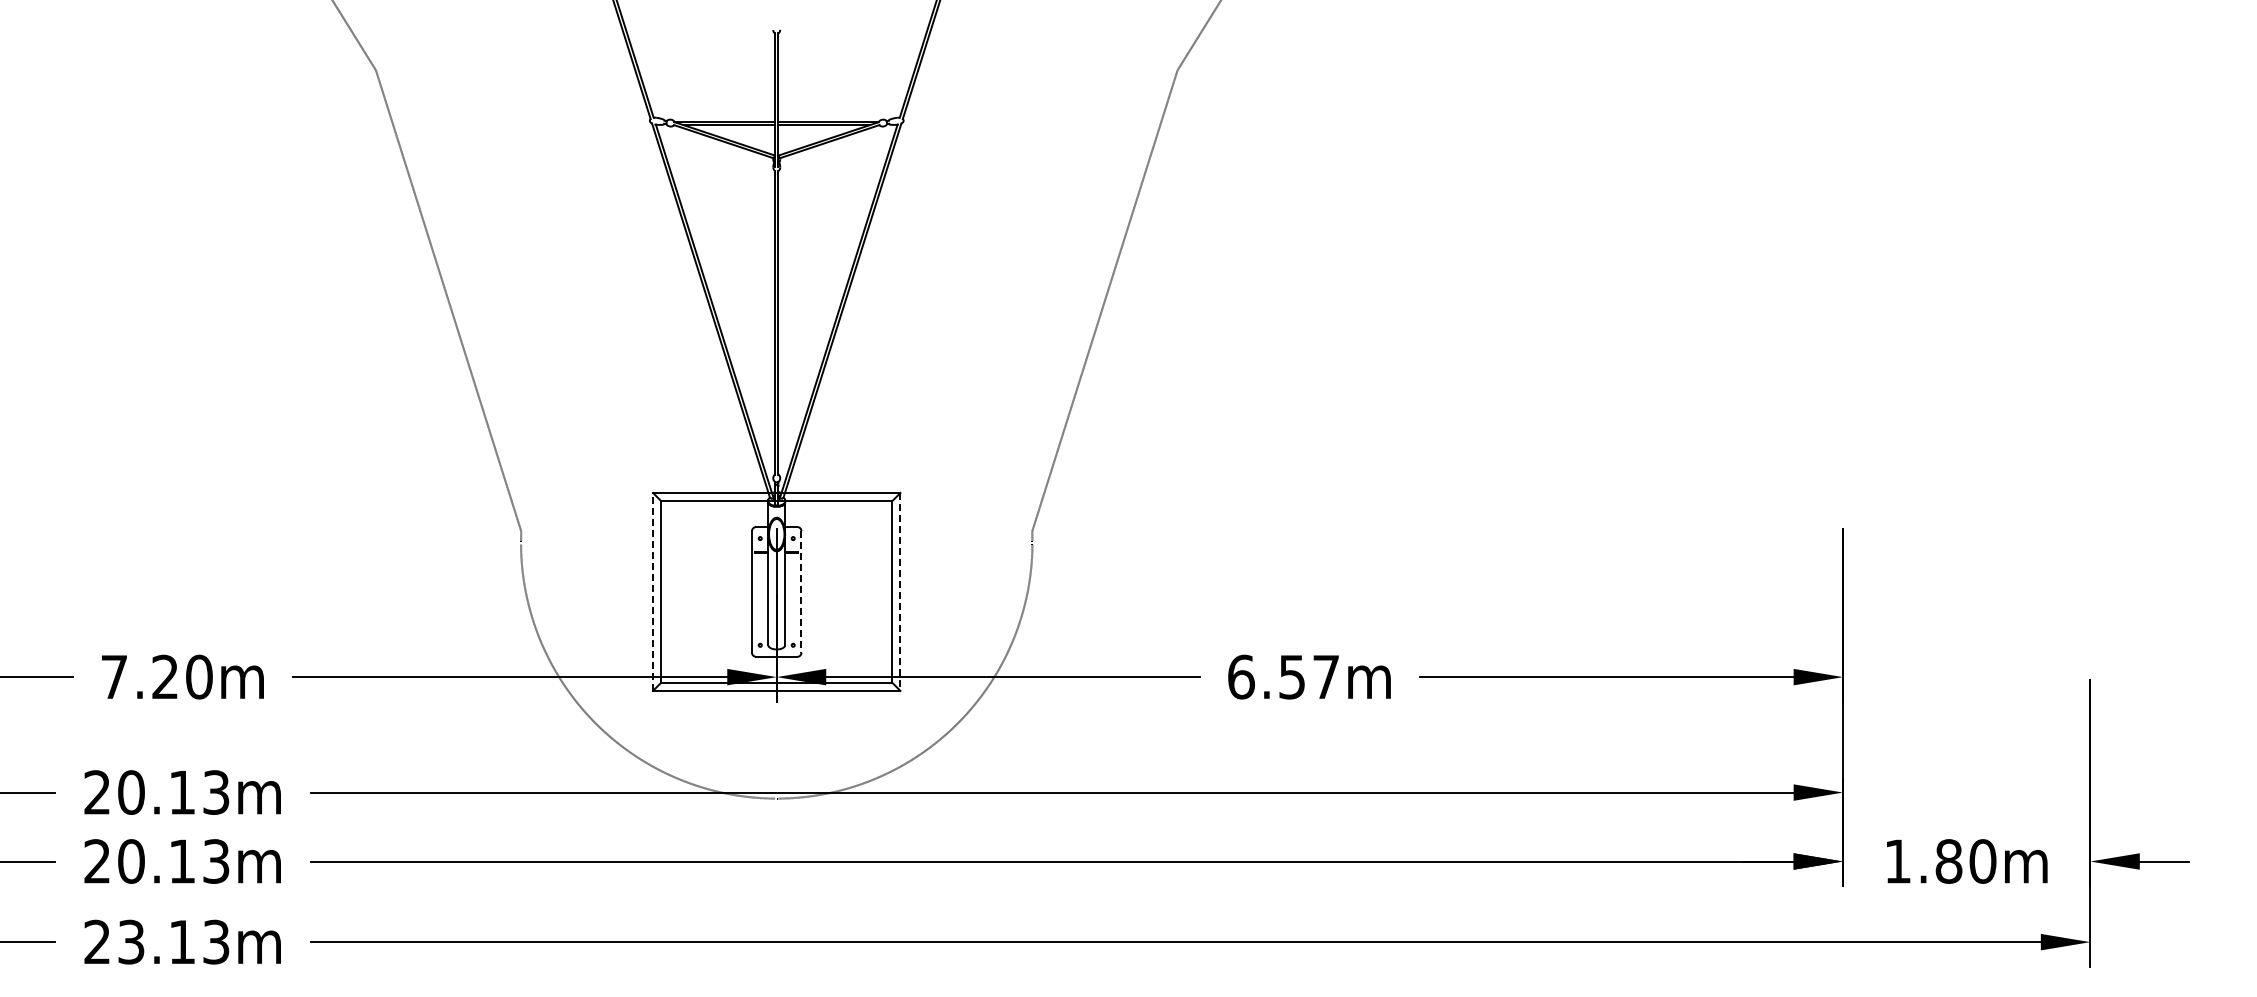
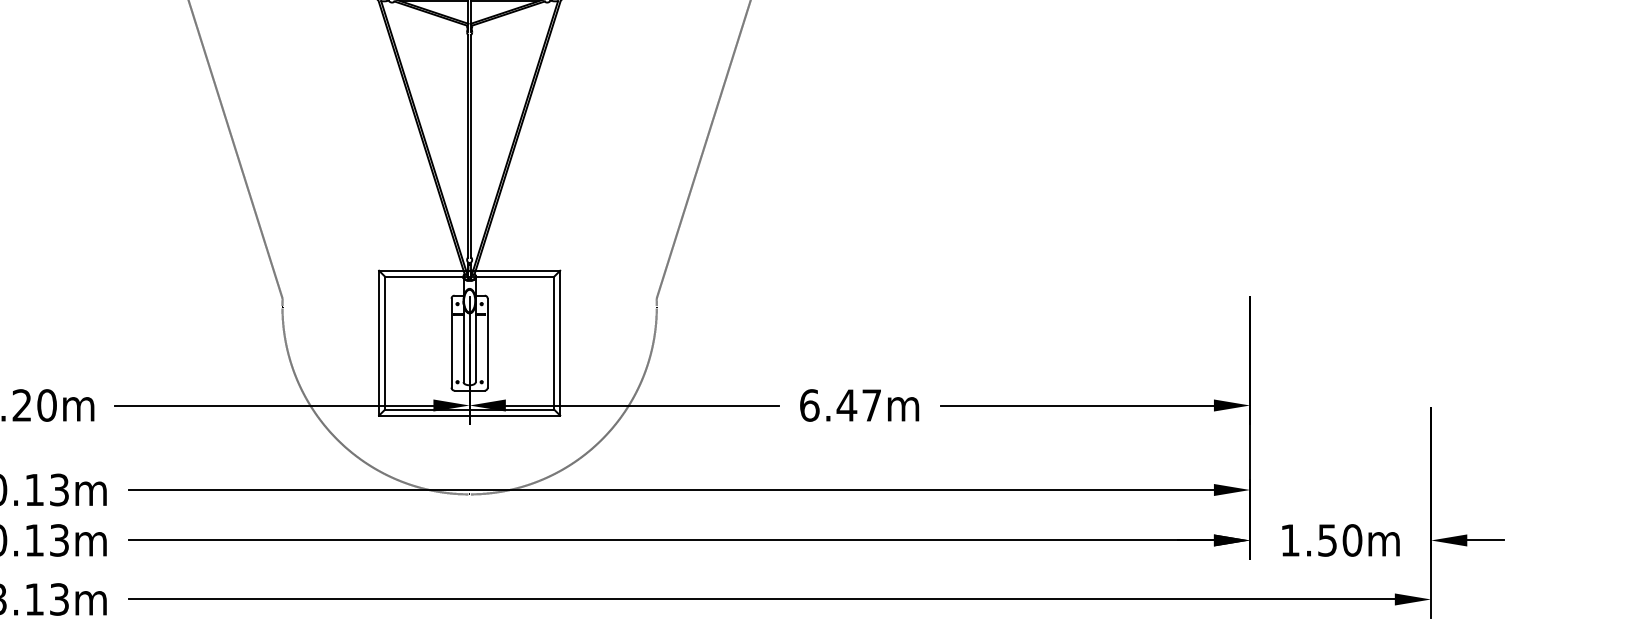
line: (653, 591) -> (379, 342), dashed -> solid
line: (801, 591) -> (487, 342), dashed -> solid
line: (900, 591) -> (560, 342), dashed -> solid
text: (1292, 677) -> (847, 405), 6.57m -> 6.47m
text: (1948, 861) -> (1327, 540), 1.80m -> 1.50m

